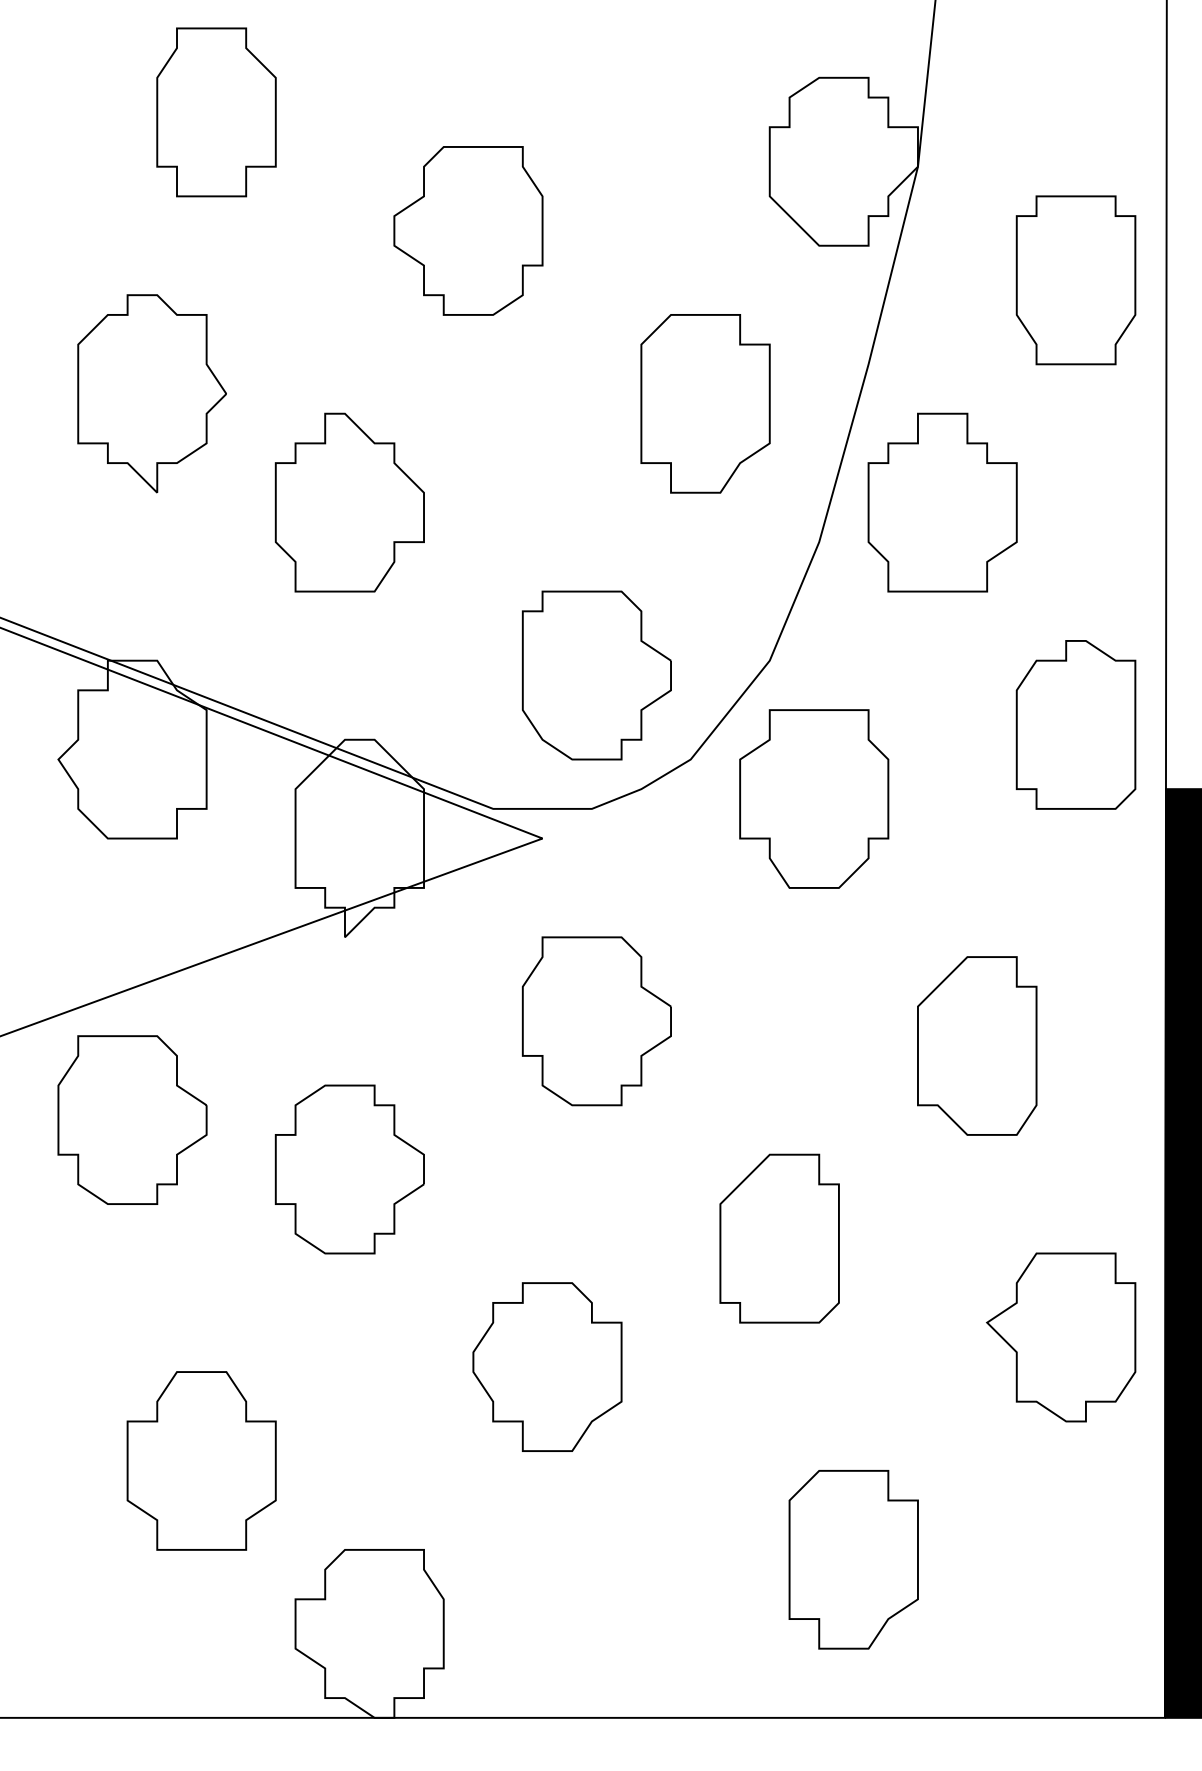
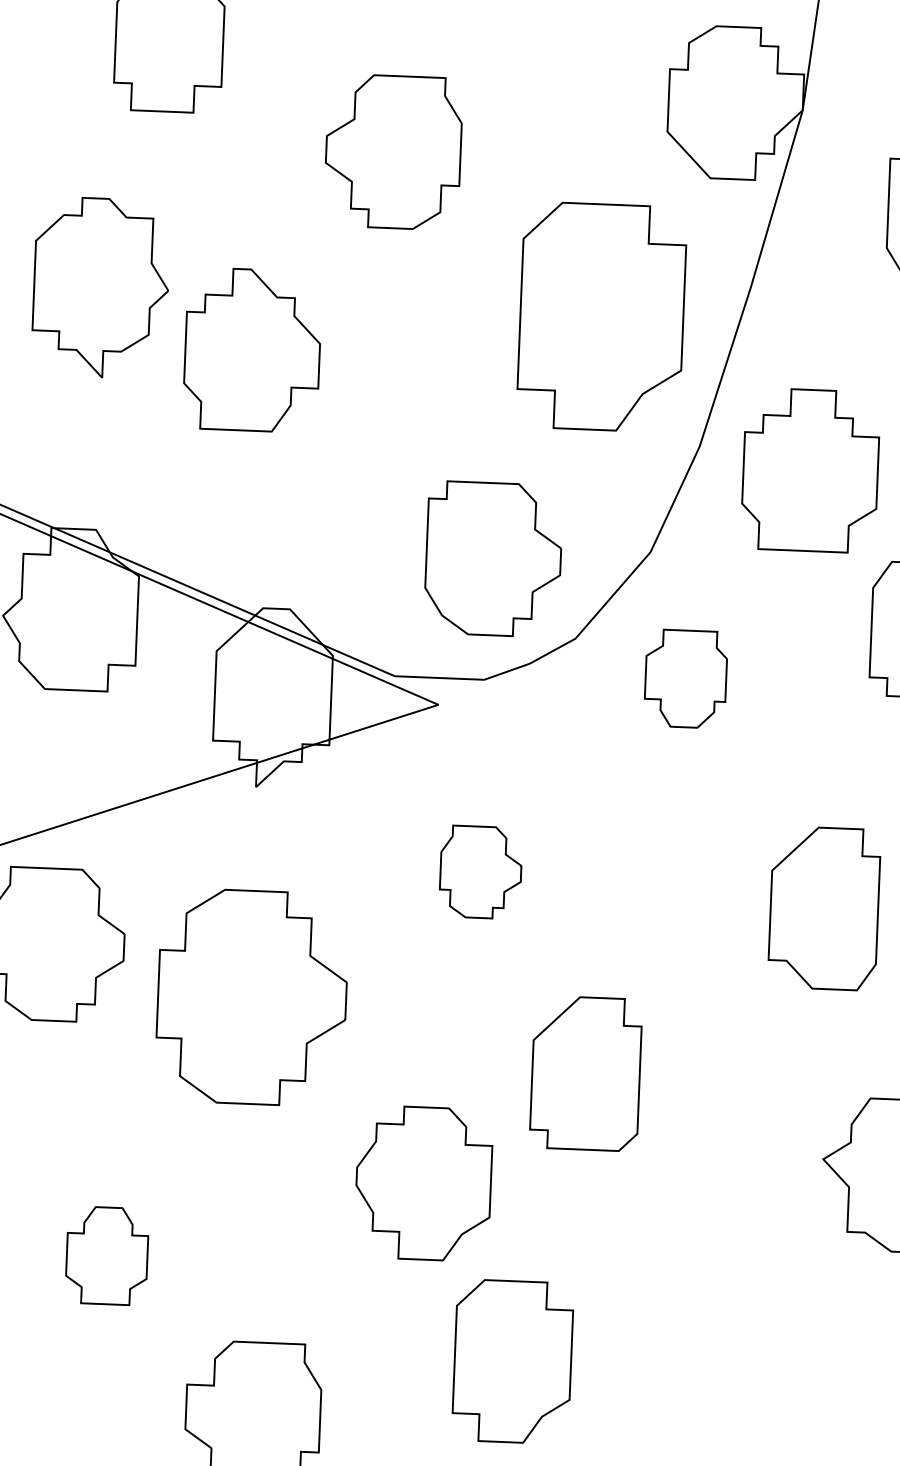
part: (705, 403) -> (601, 316), size x1.4
part: (349, 502) -> (252, 350), moved
part: (942, 502) -> (810, 470), moved
part: (814, 798) -> (686, 678), size x0.6
part: (596, 1021) -> (480, 872), size x0.6
part: (349, 1169) -> (251, 997), size x1.4
part: (779, 1238) -> (585, 1073), moved
part: (201, 1460) -> (107, 1255), size x0.6
part: (853, 1559) -> (512, 1361), moved

